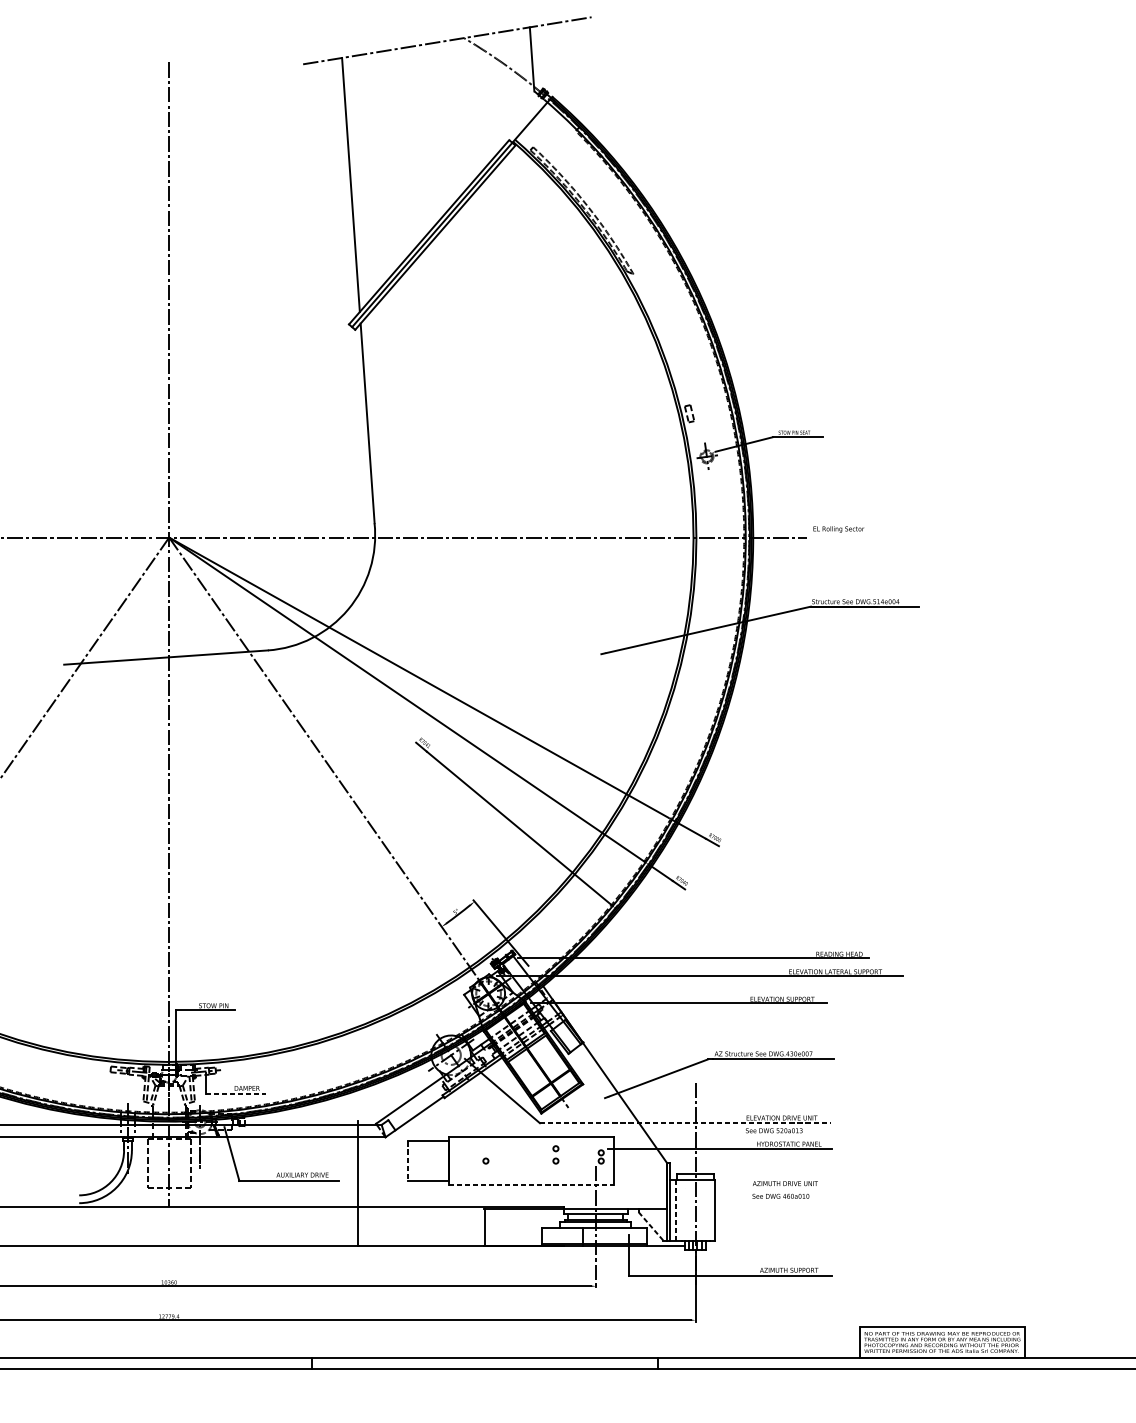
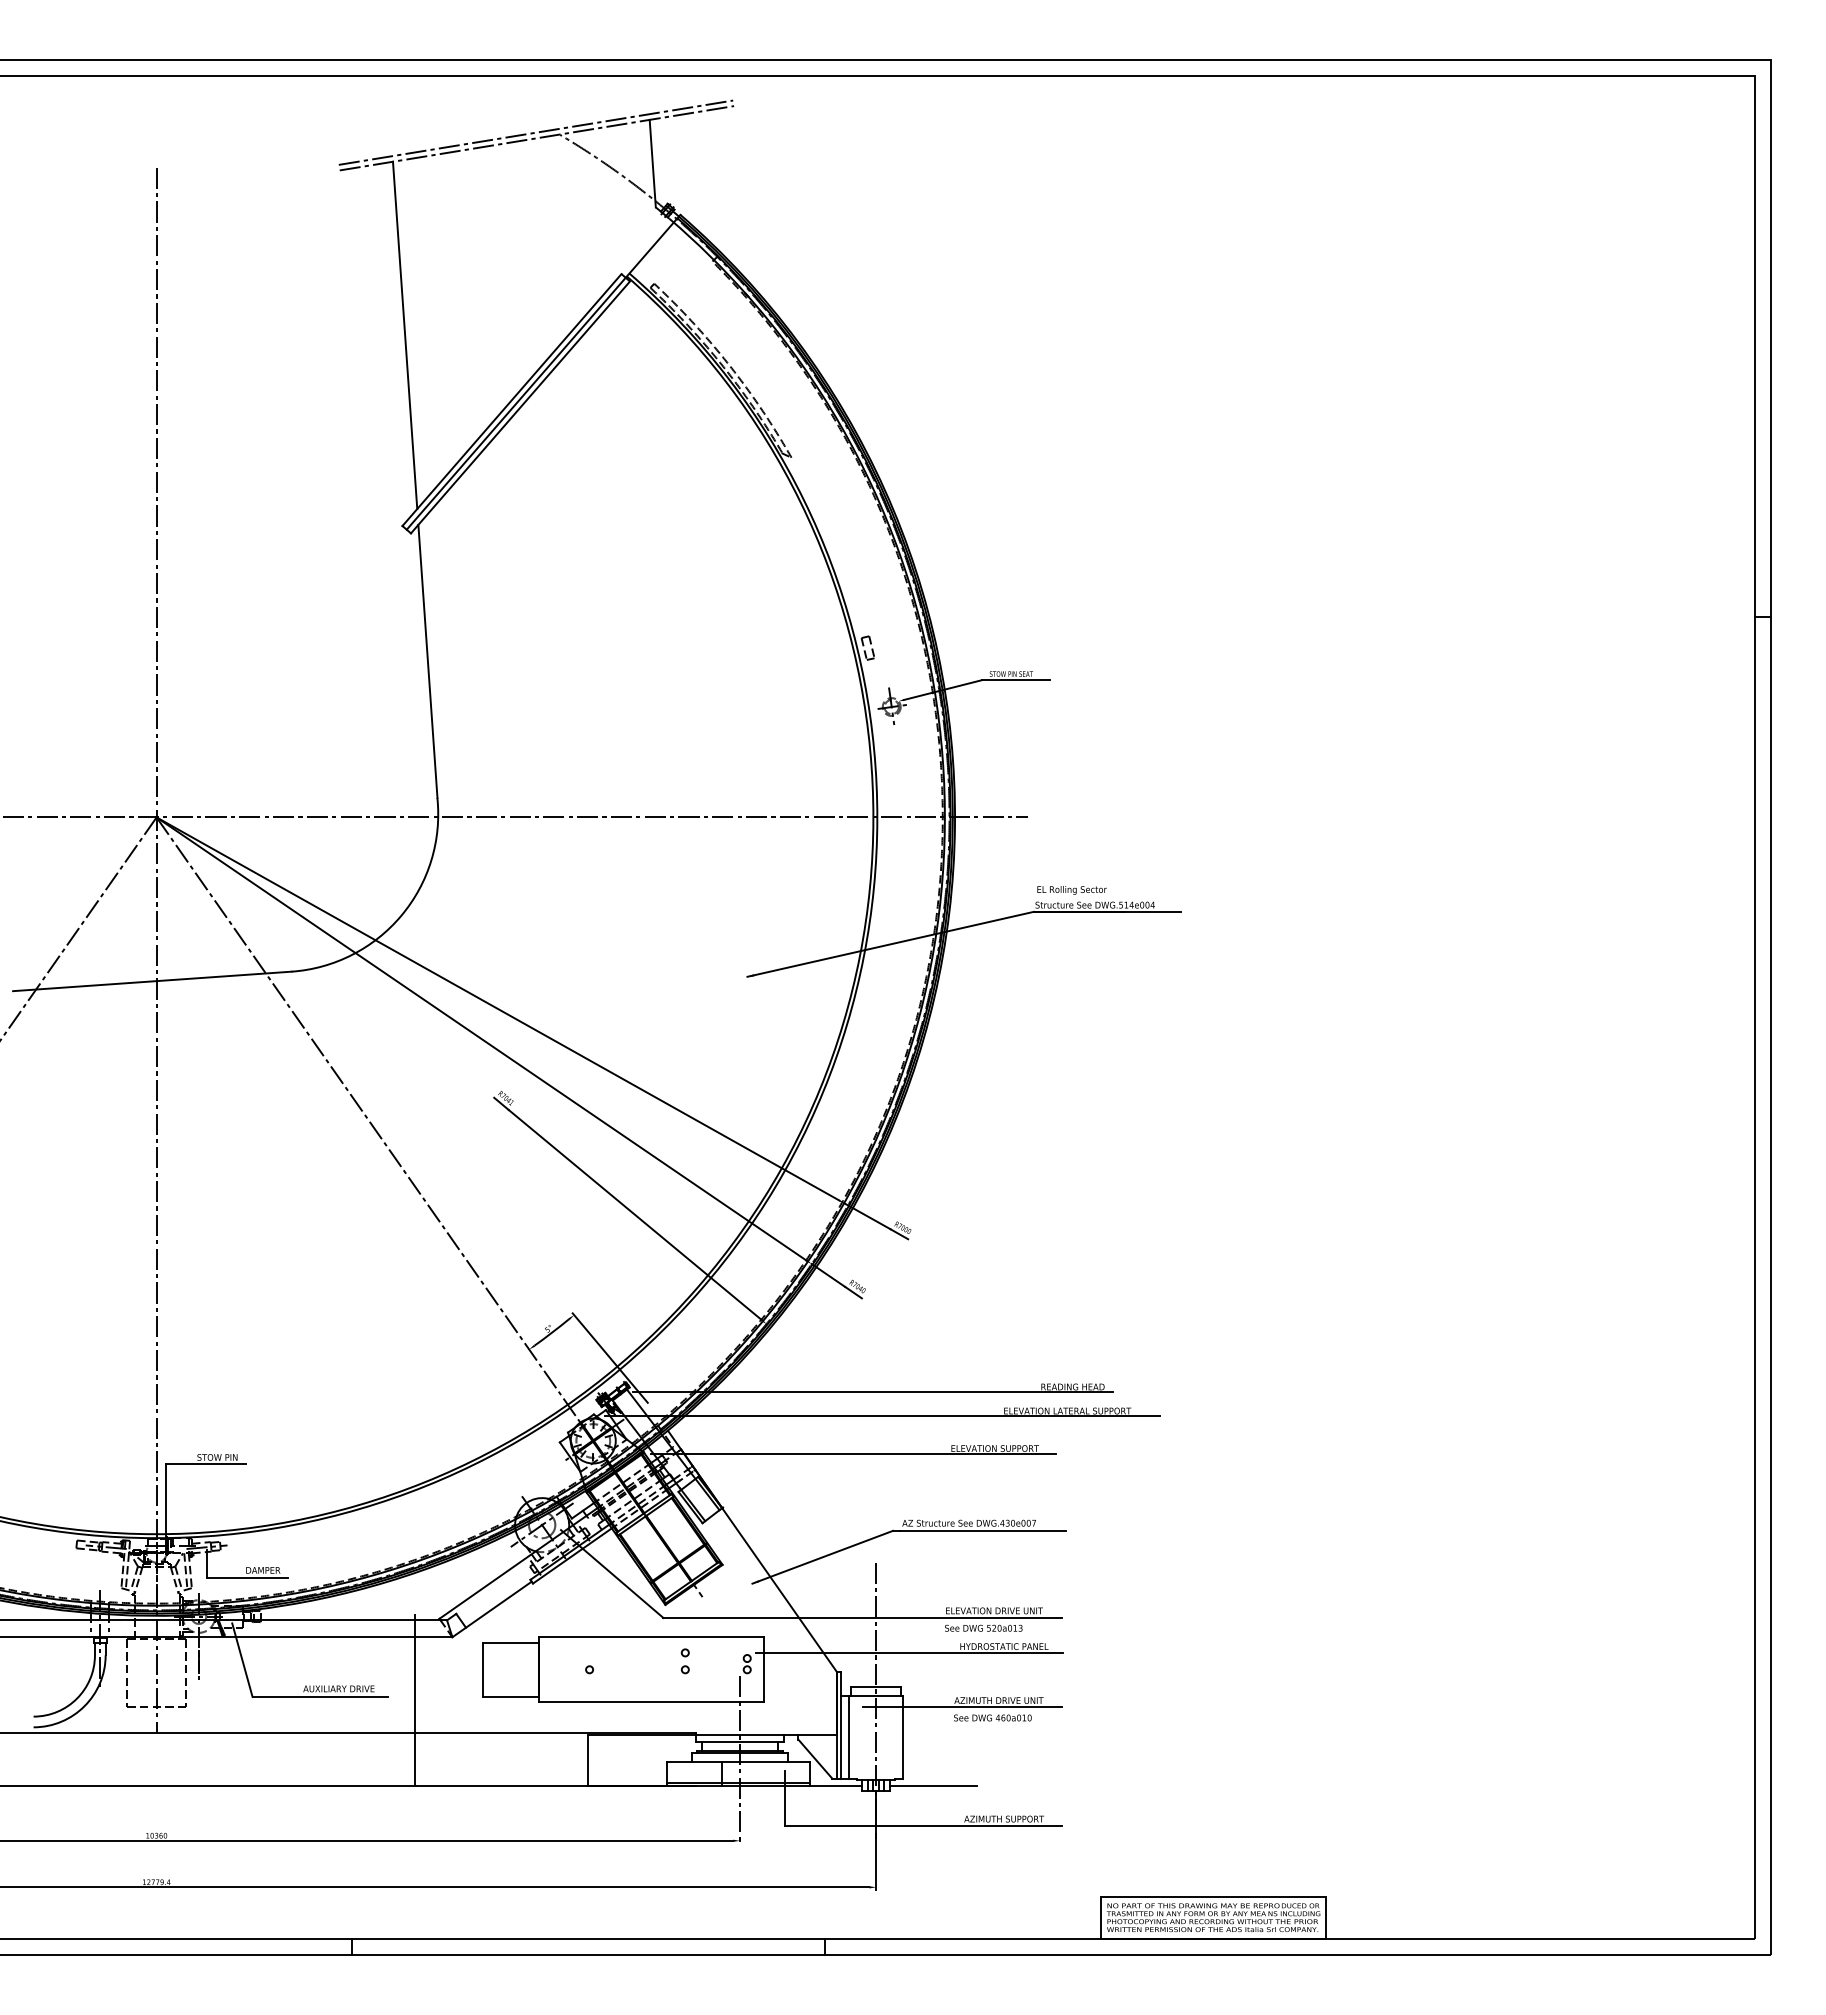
line: (446, 36) -> (535, 132), added
text: (838, 529) -> (1071, 890), moved
line: (235, 1093) -> (247, 1577), dashed -> solid
line: (686, 1123) -> (863, 1618), dashed -> solid
line: (407, 1160) -> (482, 1669), dashed -> solid
line: (531, 1185) -> (651, 1702), dashed -> solid
line: (757, 1187) -> (961, 1706), added
line: (676, 1210) -> (849, 1737), dashed -> solid
line: (651, 1226) -> (815, 1759), dashed -> solid
line: (737, 1245) -> (933, 1785), added

